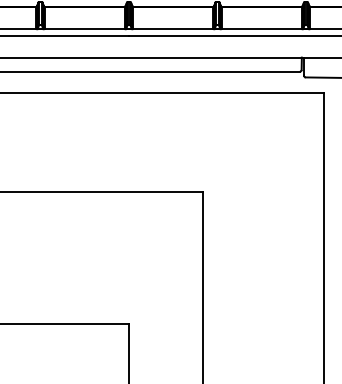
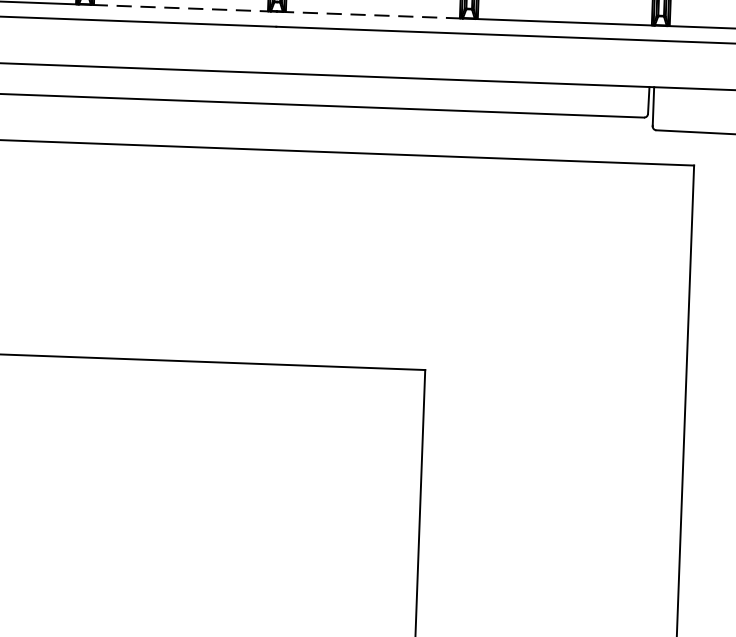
line: (84, 29) -> (180, 8), solid -> dashed
line: (173, 29) -> (373, 15), solid -> dashed

